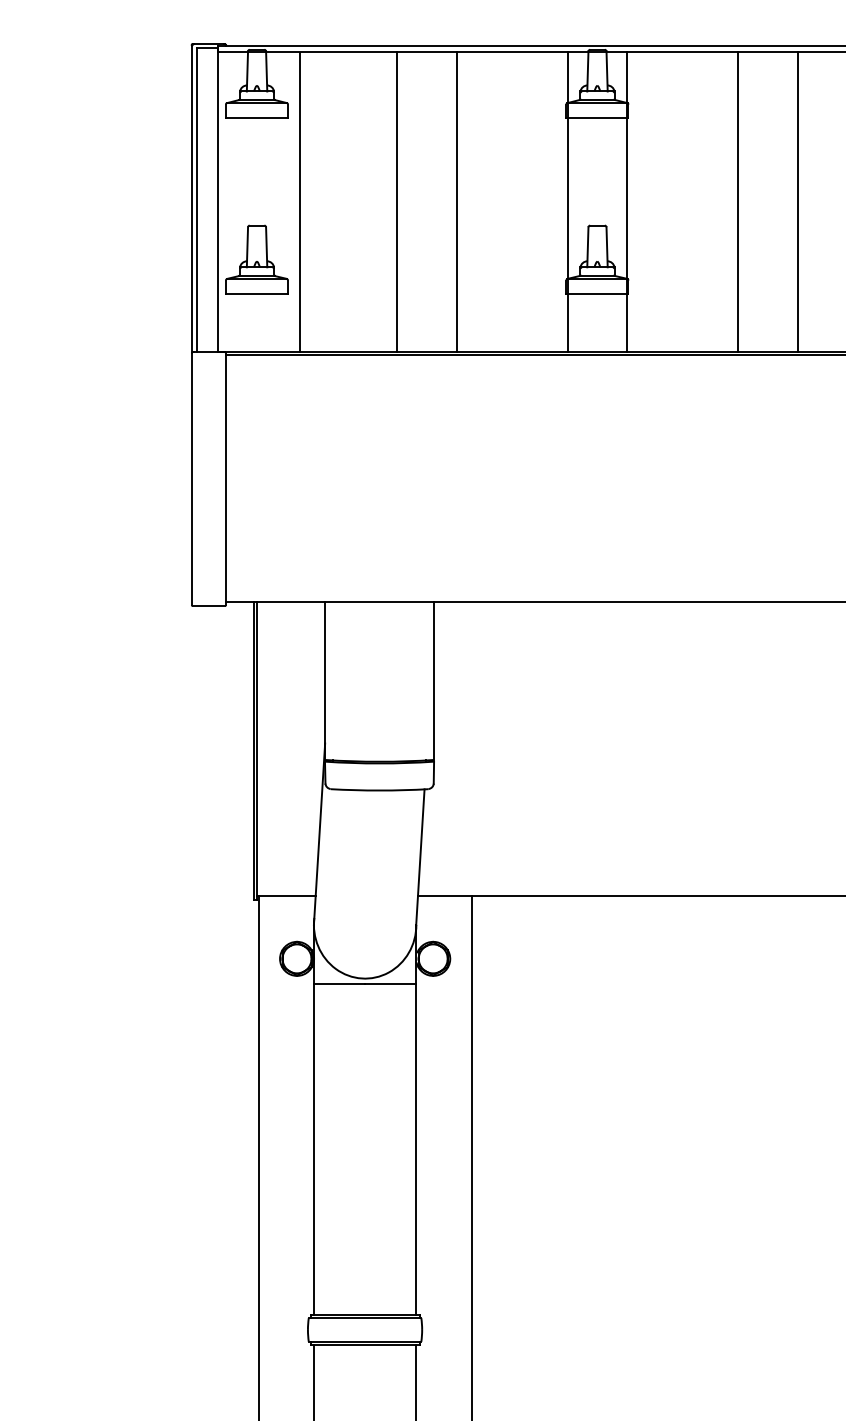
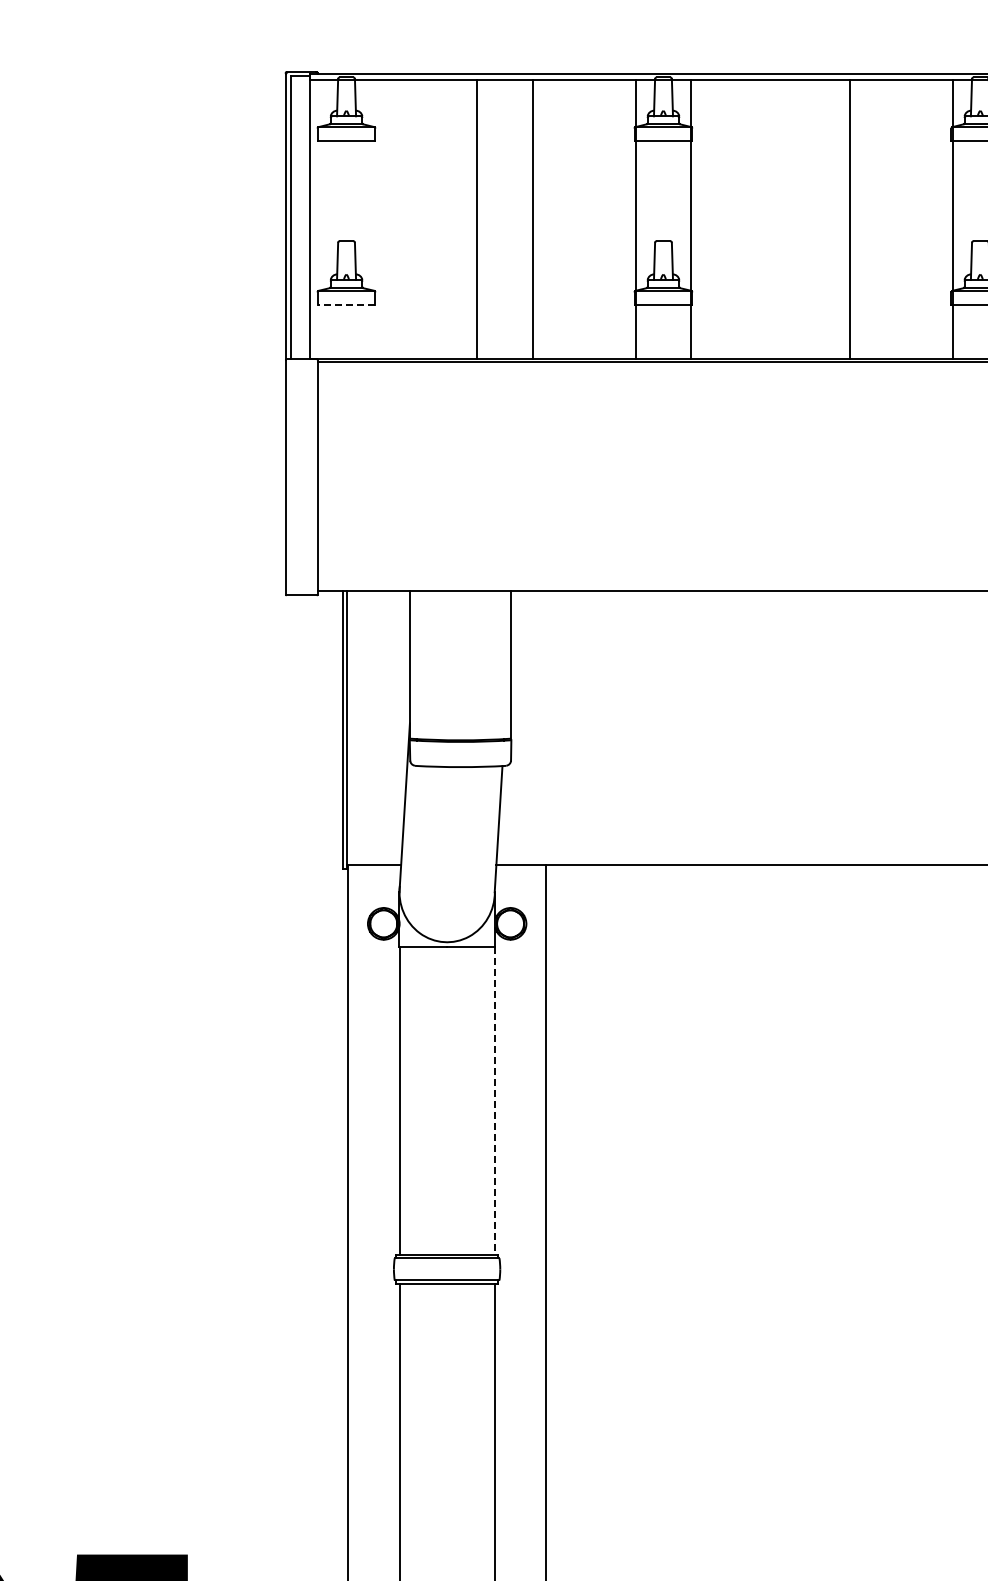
line: (738, 201) -> (794, 218), removed
line: (299, 202) -> (386, 219), removed
line: (257, 293) -> (346, 304), solid -> dashed
line: (415, 1149) -> (494, 1101), solid -> dashed

